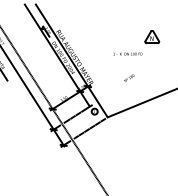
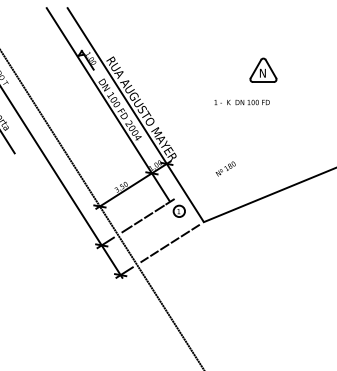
part: (152, 37) -> (263, 71), moved
text: (129, 77) -> (226, 167), moved

